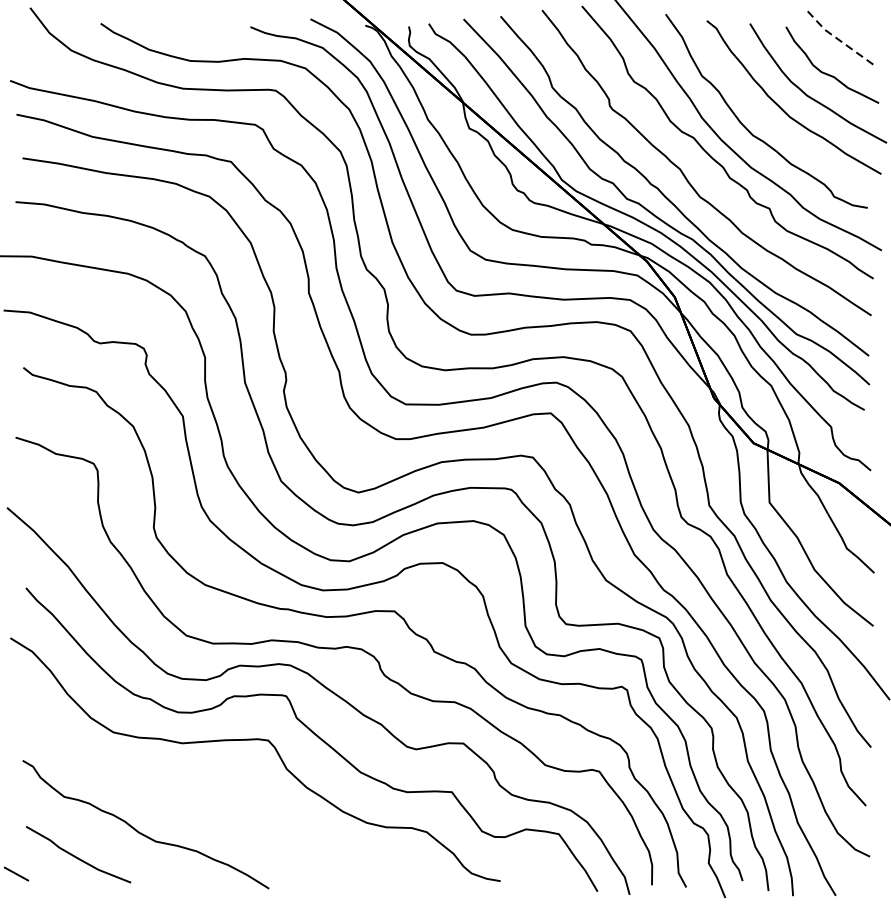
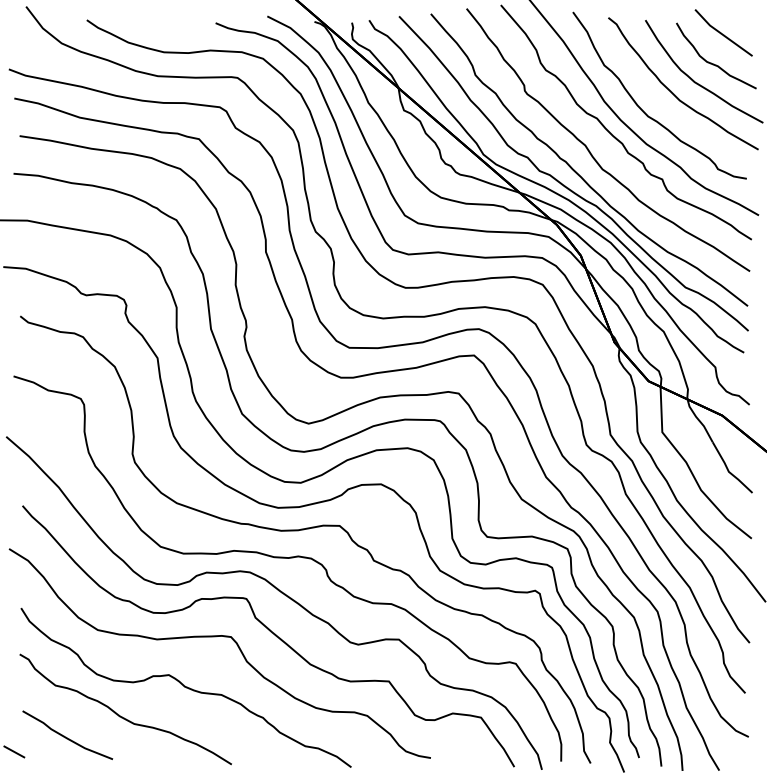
line: (839, 40) -> (722, 34), dashed -> solid
curve: (215, 799) -> (185, 687), added

